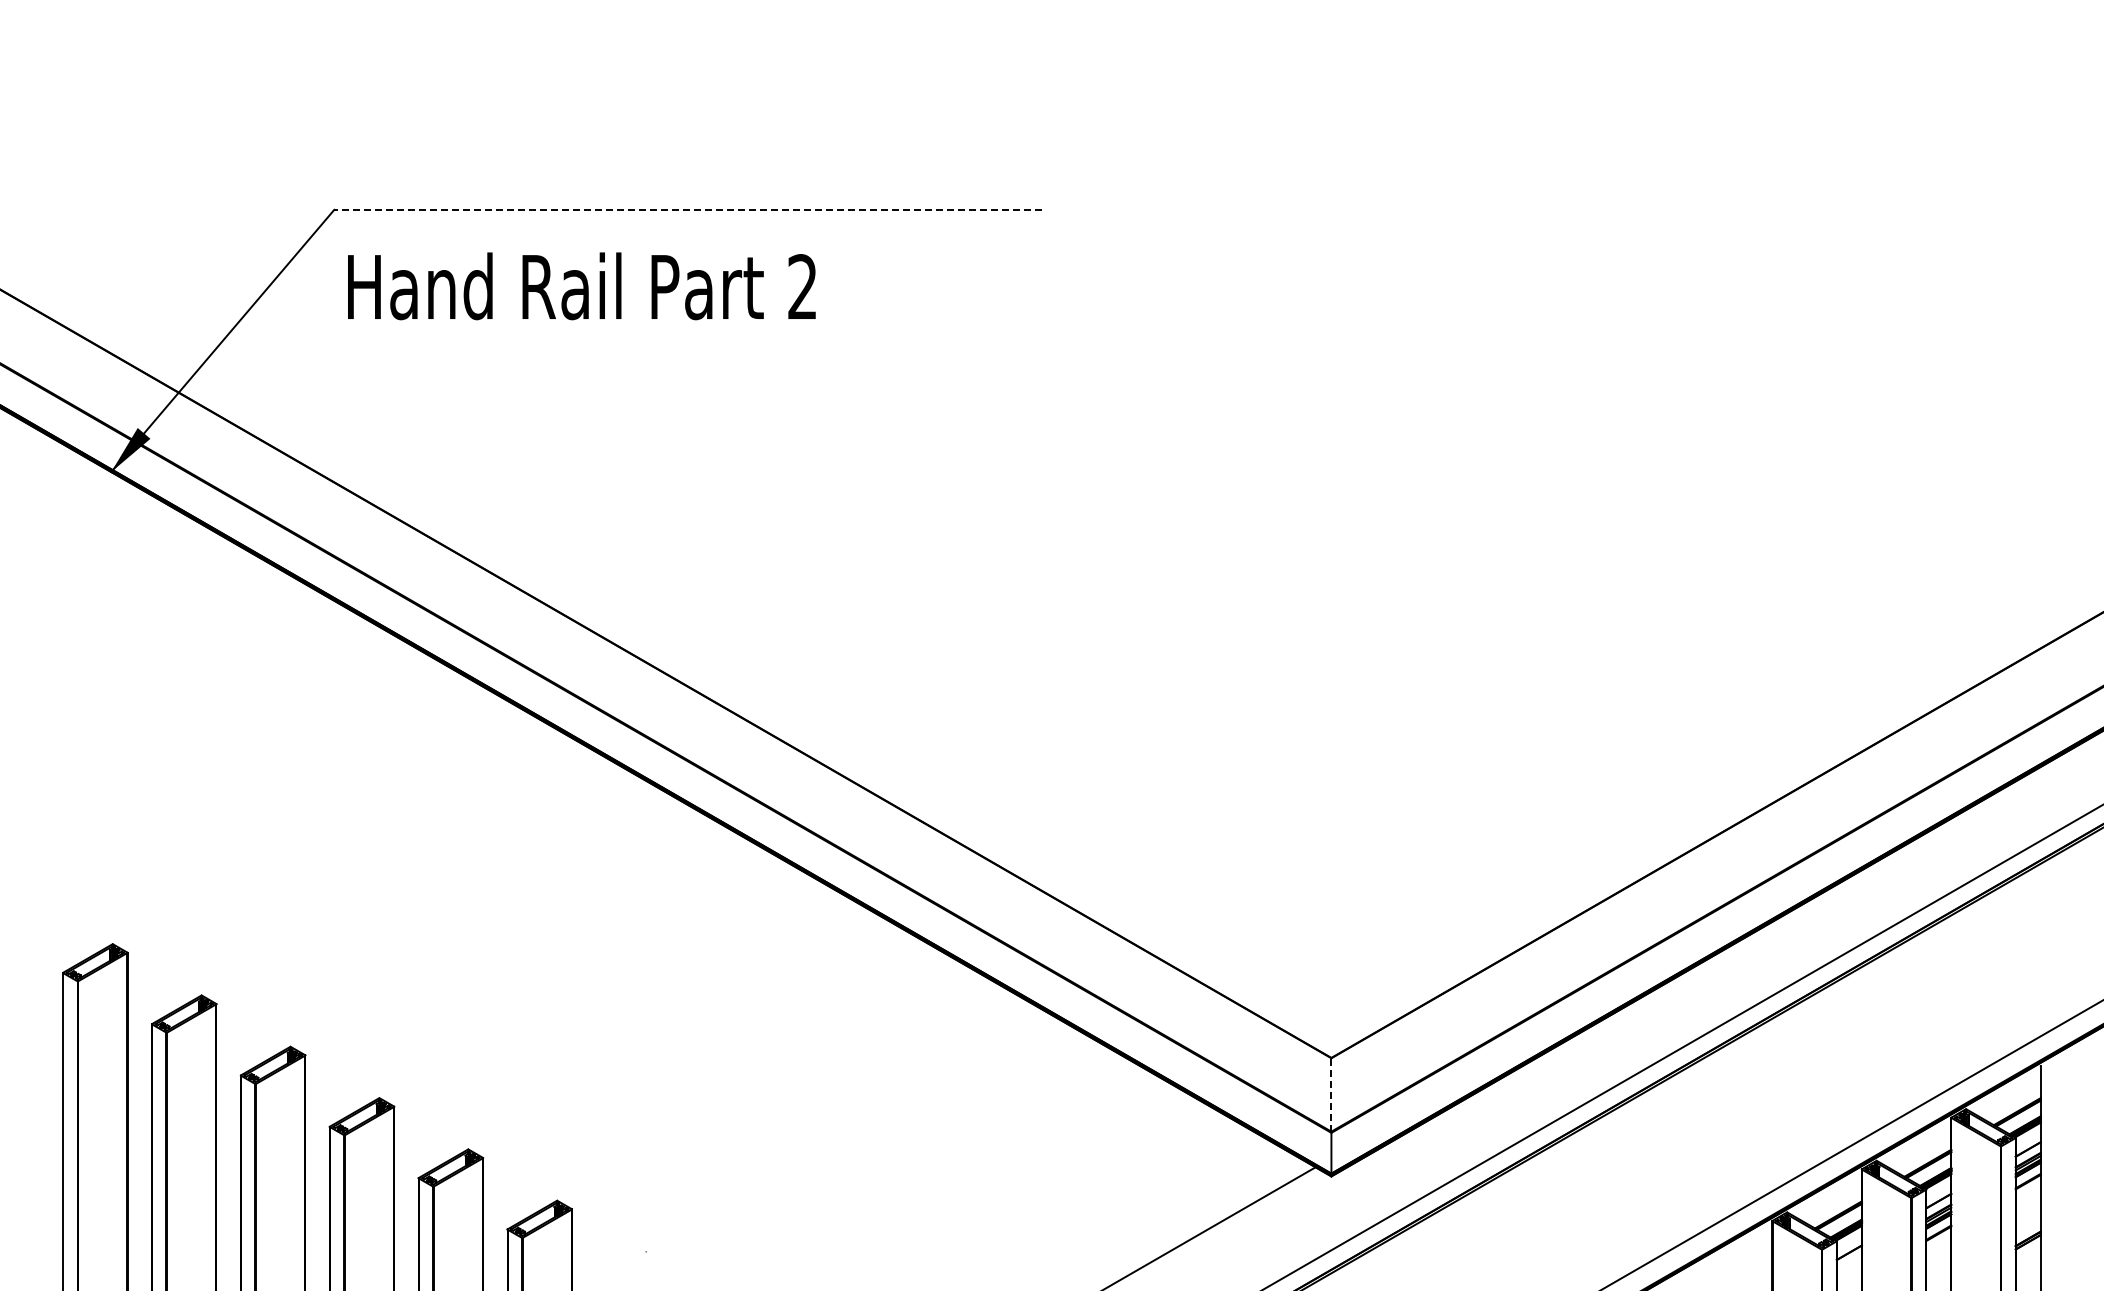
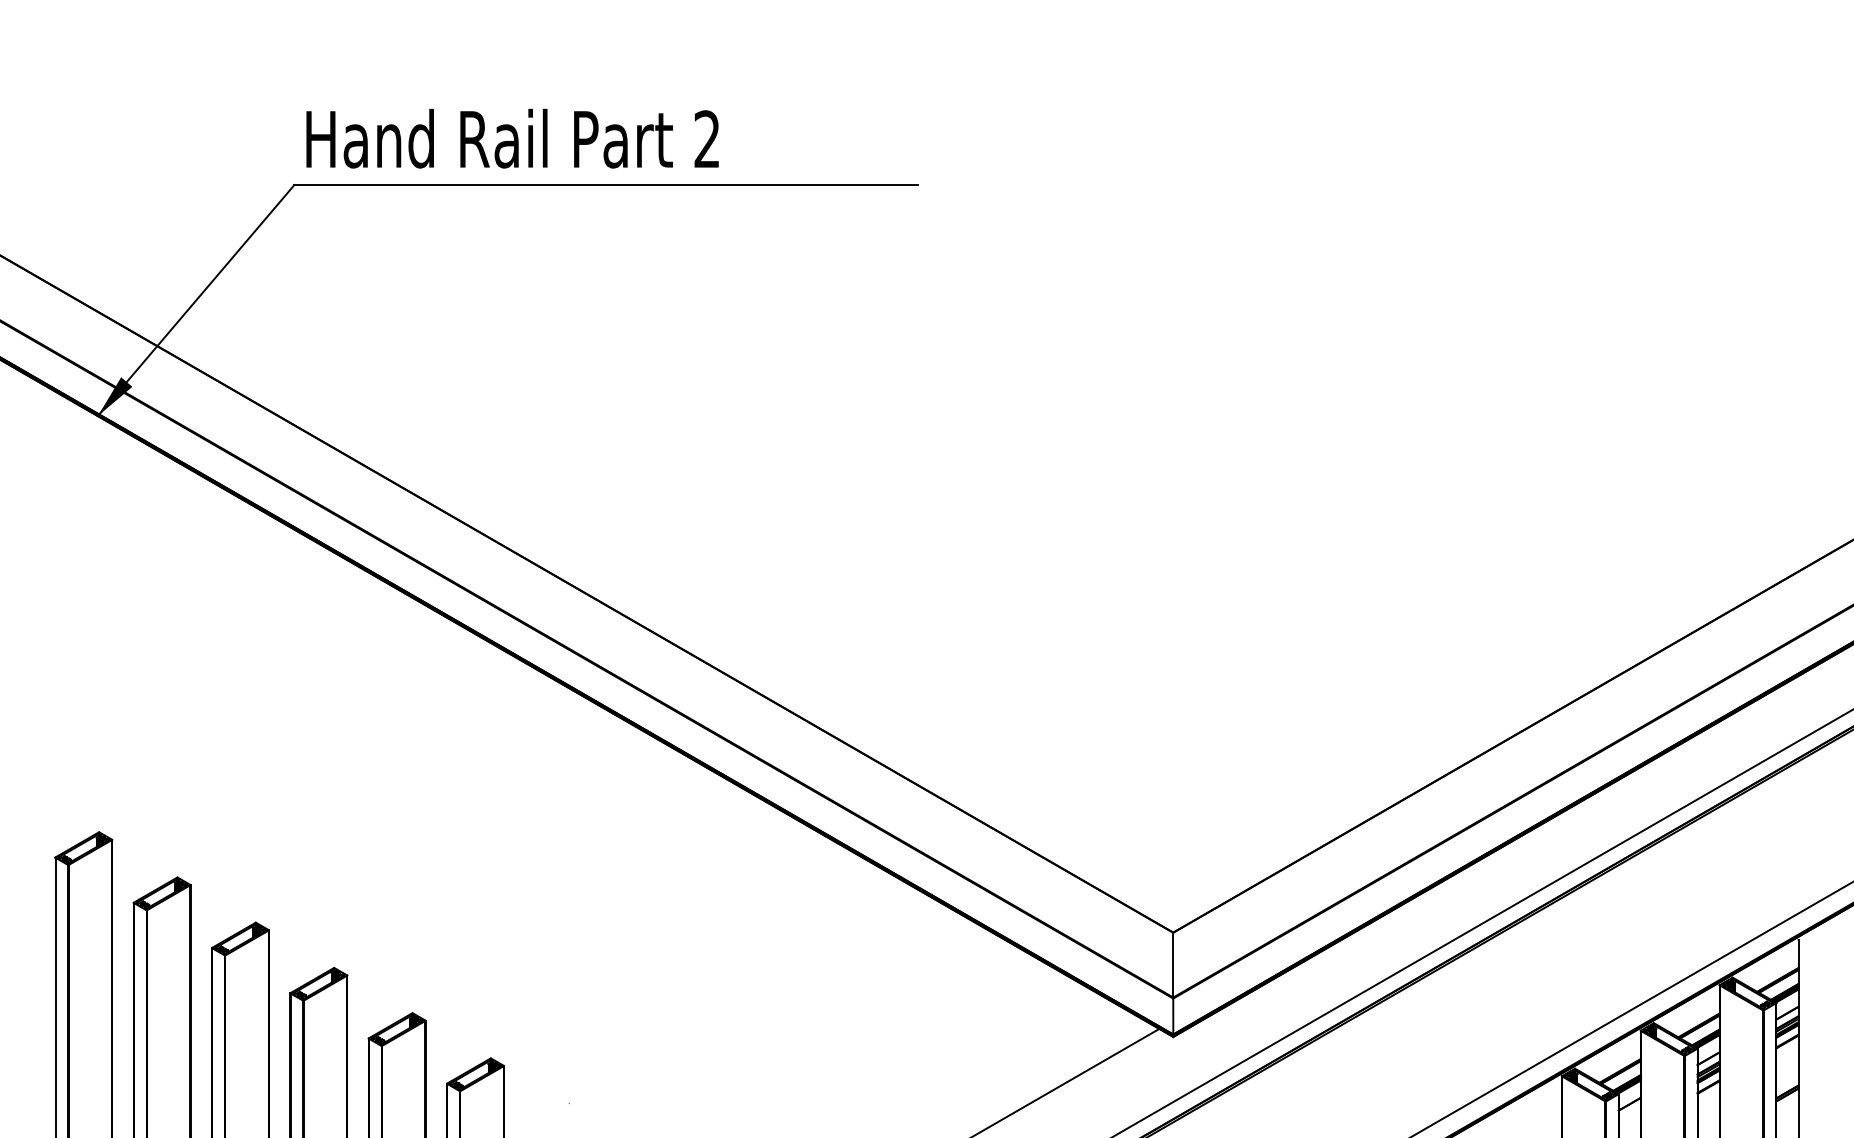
line: (688, 209) -> (606, 184), dashed -> solid
text: (581, 286) -> (512, 138), moved
line: (1331, 1094) -> (1173, 964), dashed -> solid

